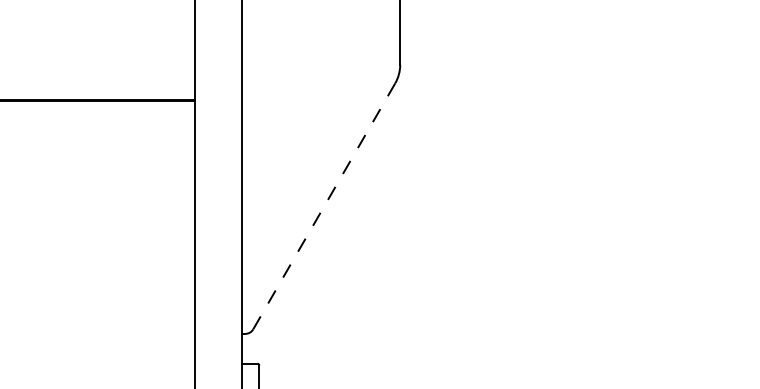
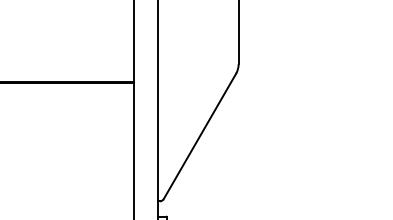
line: (325, 206) -> (200, 136), dashed -> solid

